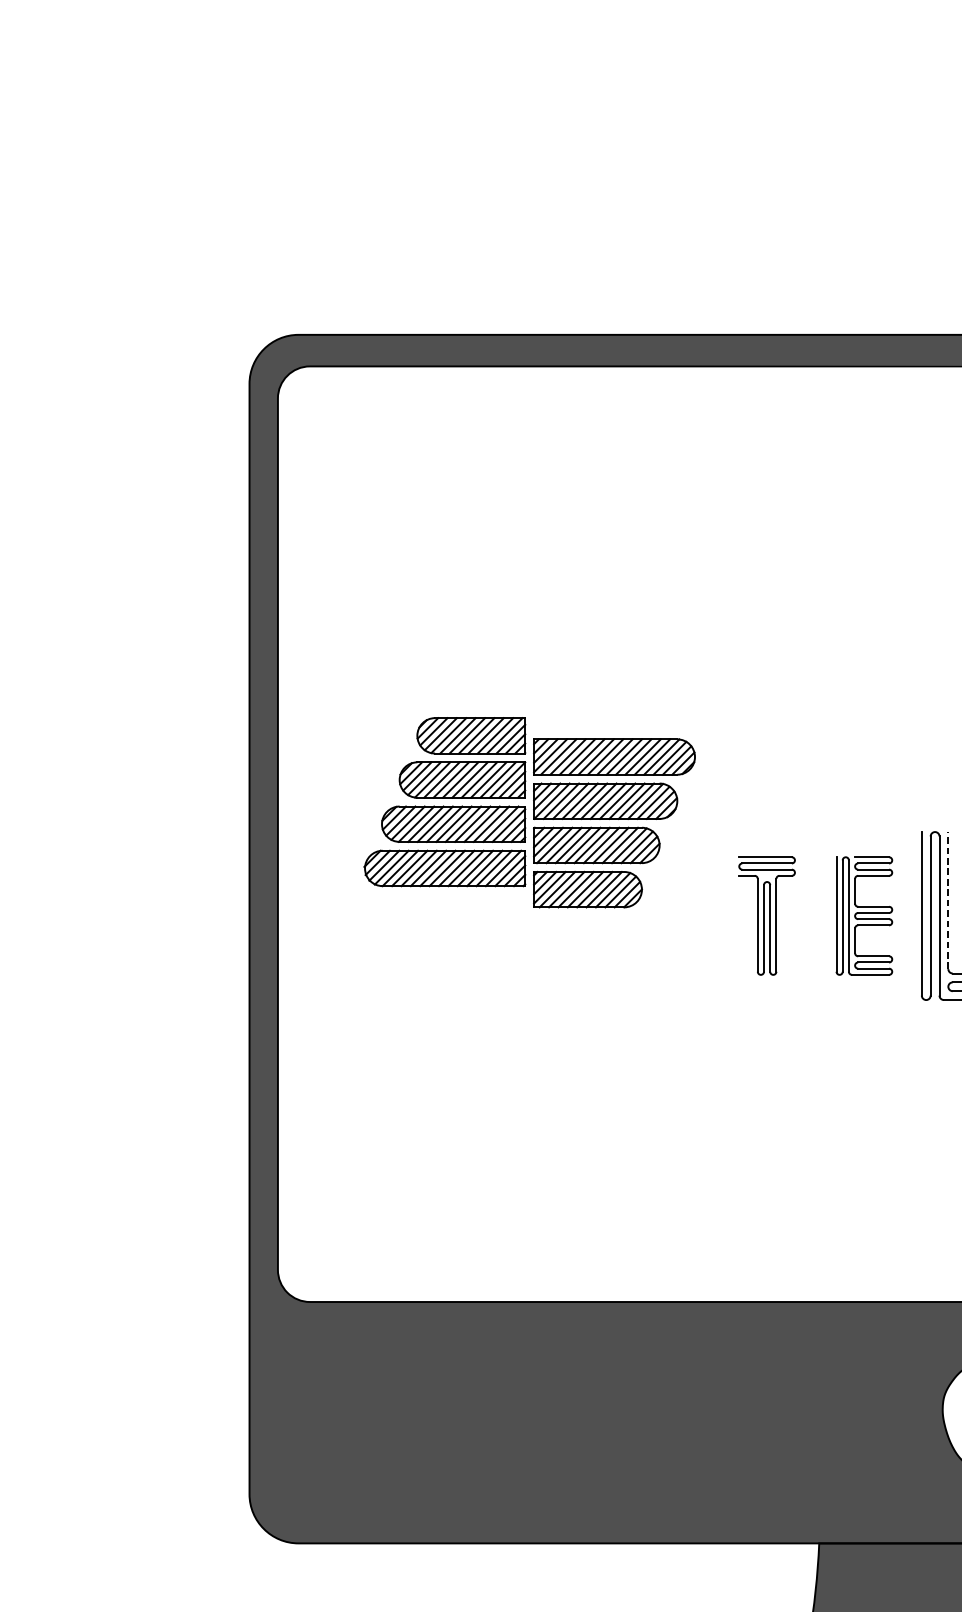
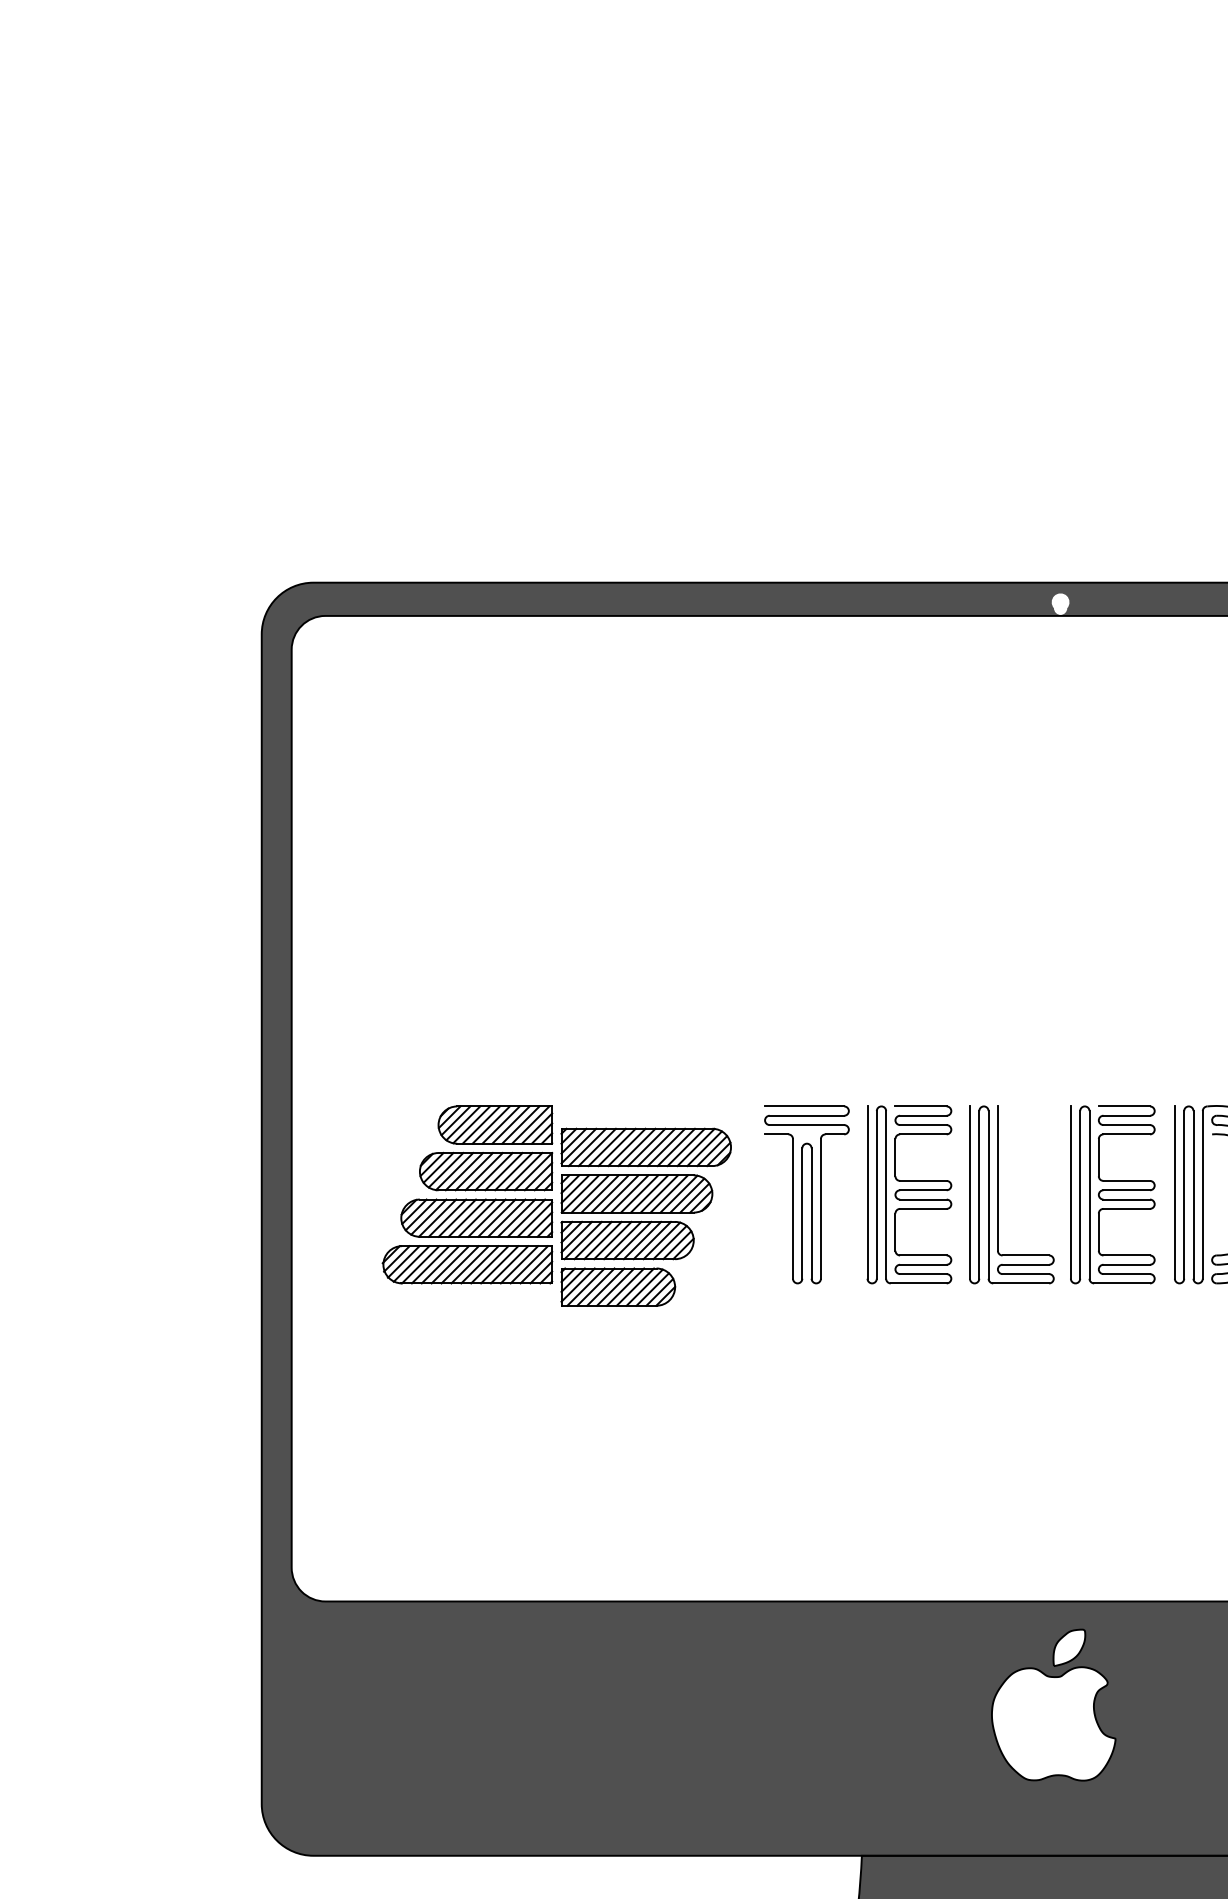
part: (529, 812) -> (556, 1205), moved
line: (947, 900) -> (997, 1178), dashed -> solid
part: (766, 915) -> (806, 1194), size x1.43
part: (864, 915) -> (909, 1194), size x1.43

